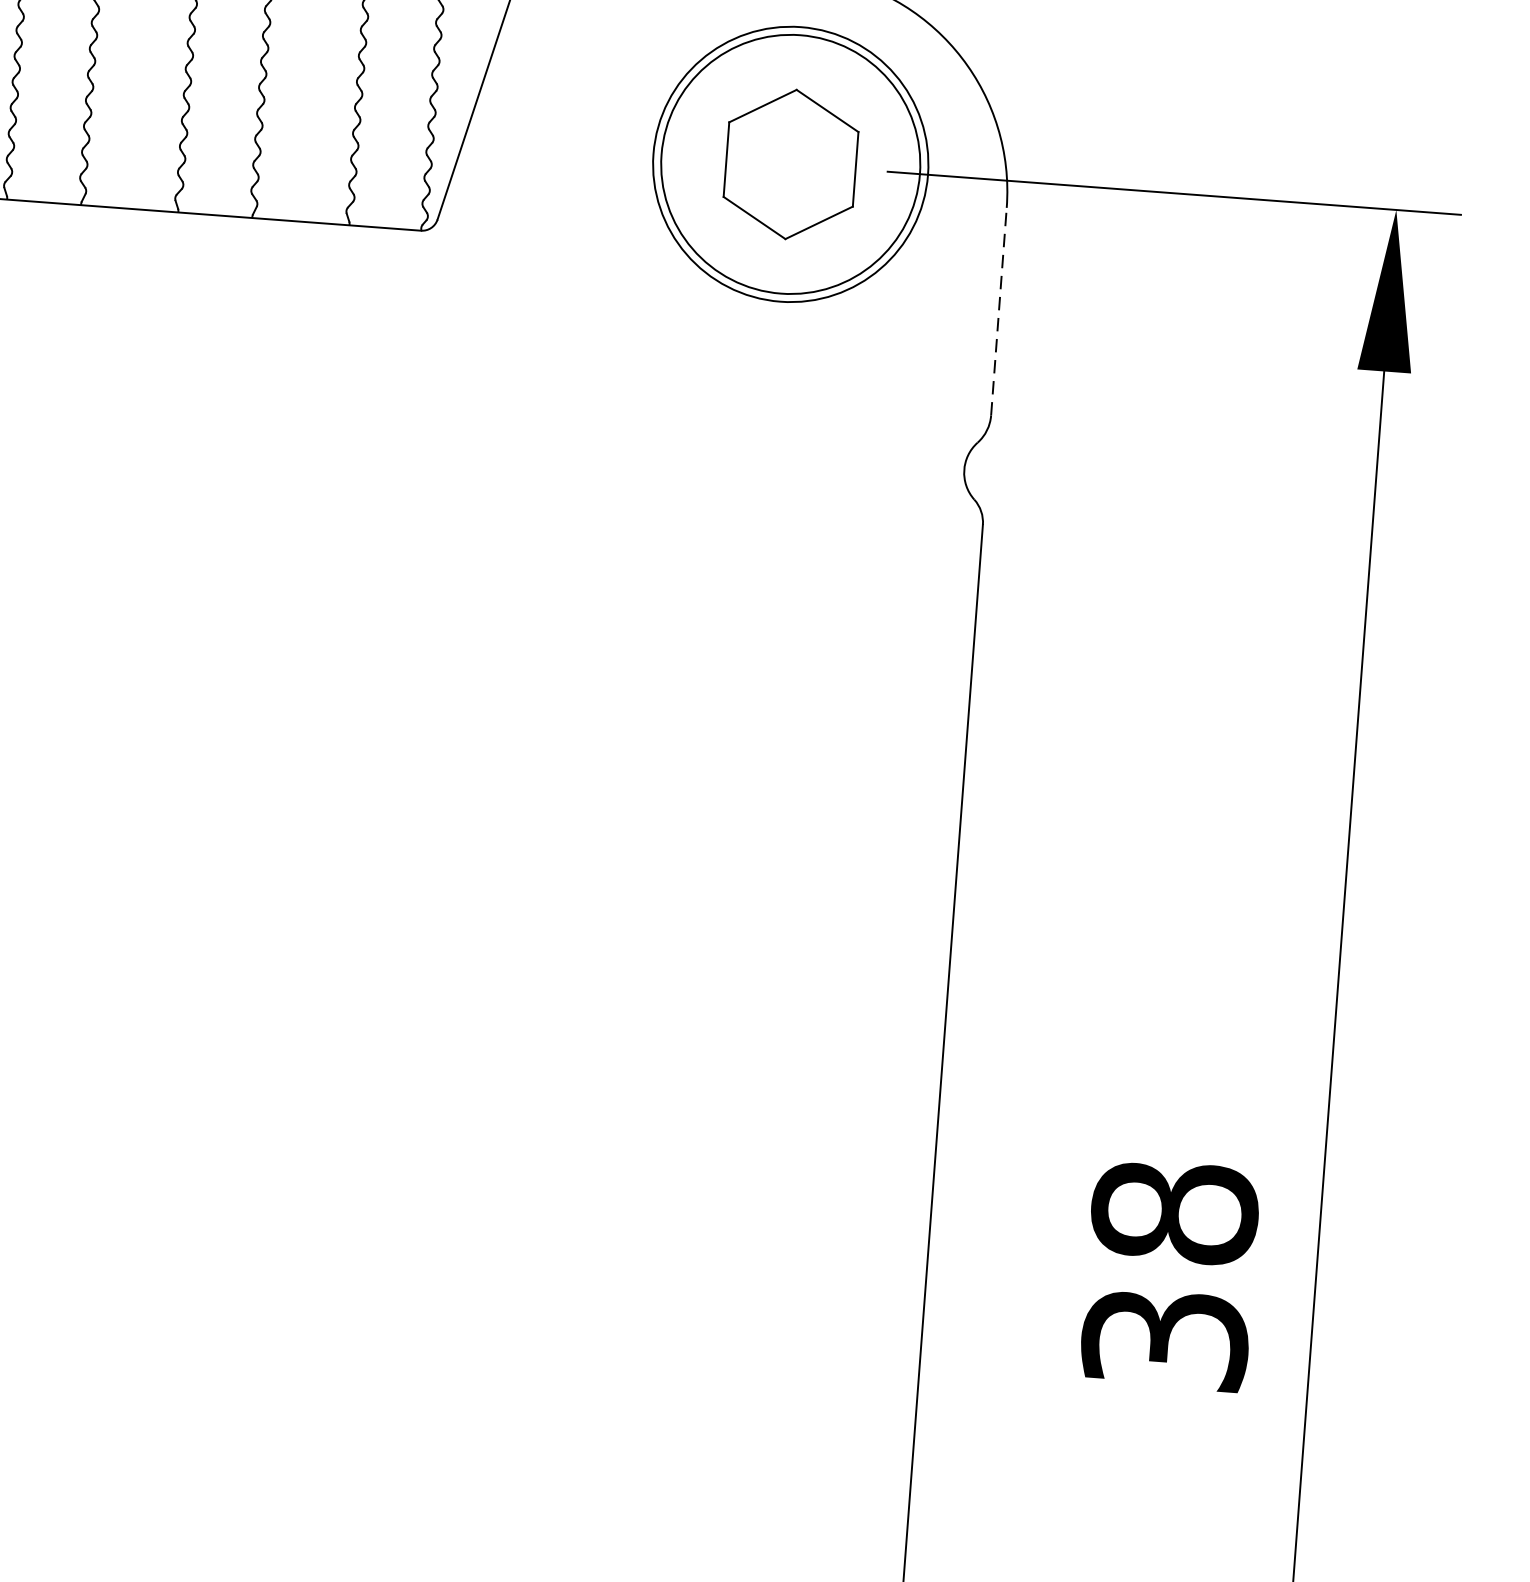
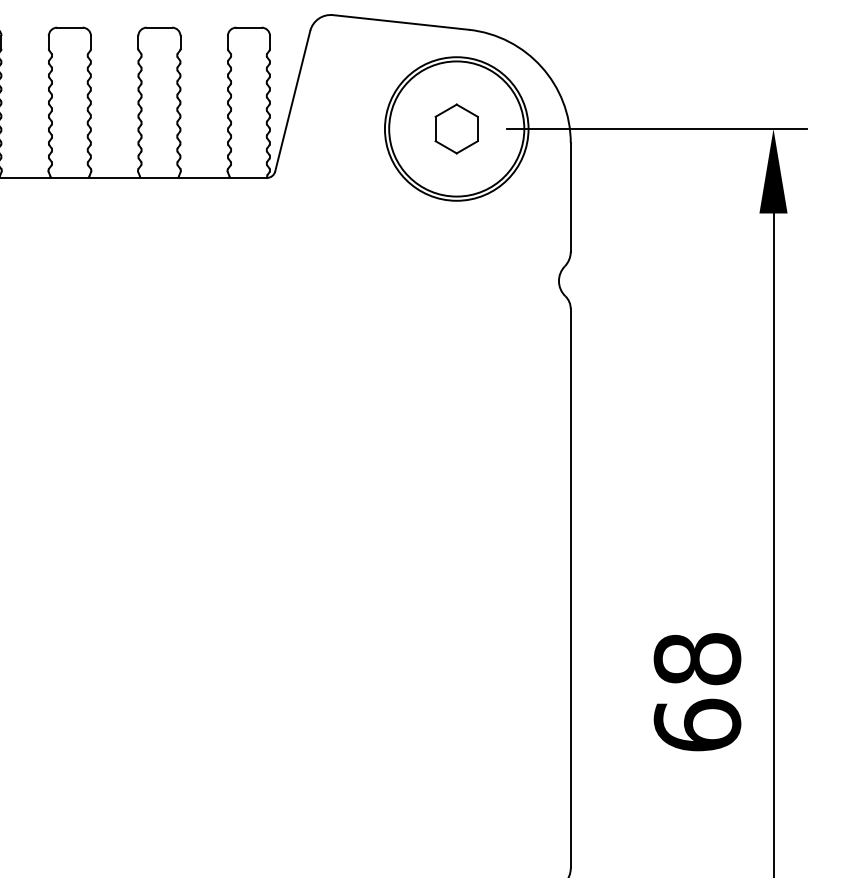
part: (790, 163) -> (456, 128), size x0.62
line: (998, 309) -> (570, 196), dashed -> solid
text: (1165, 1337) -> (697, 724), 38 -> 68

